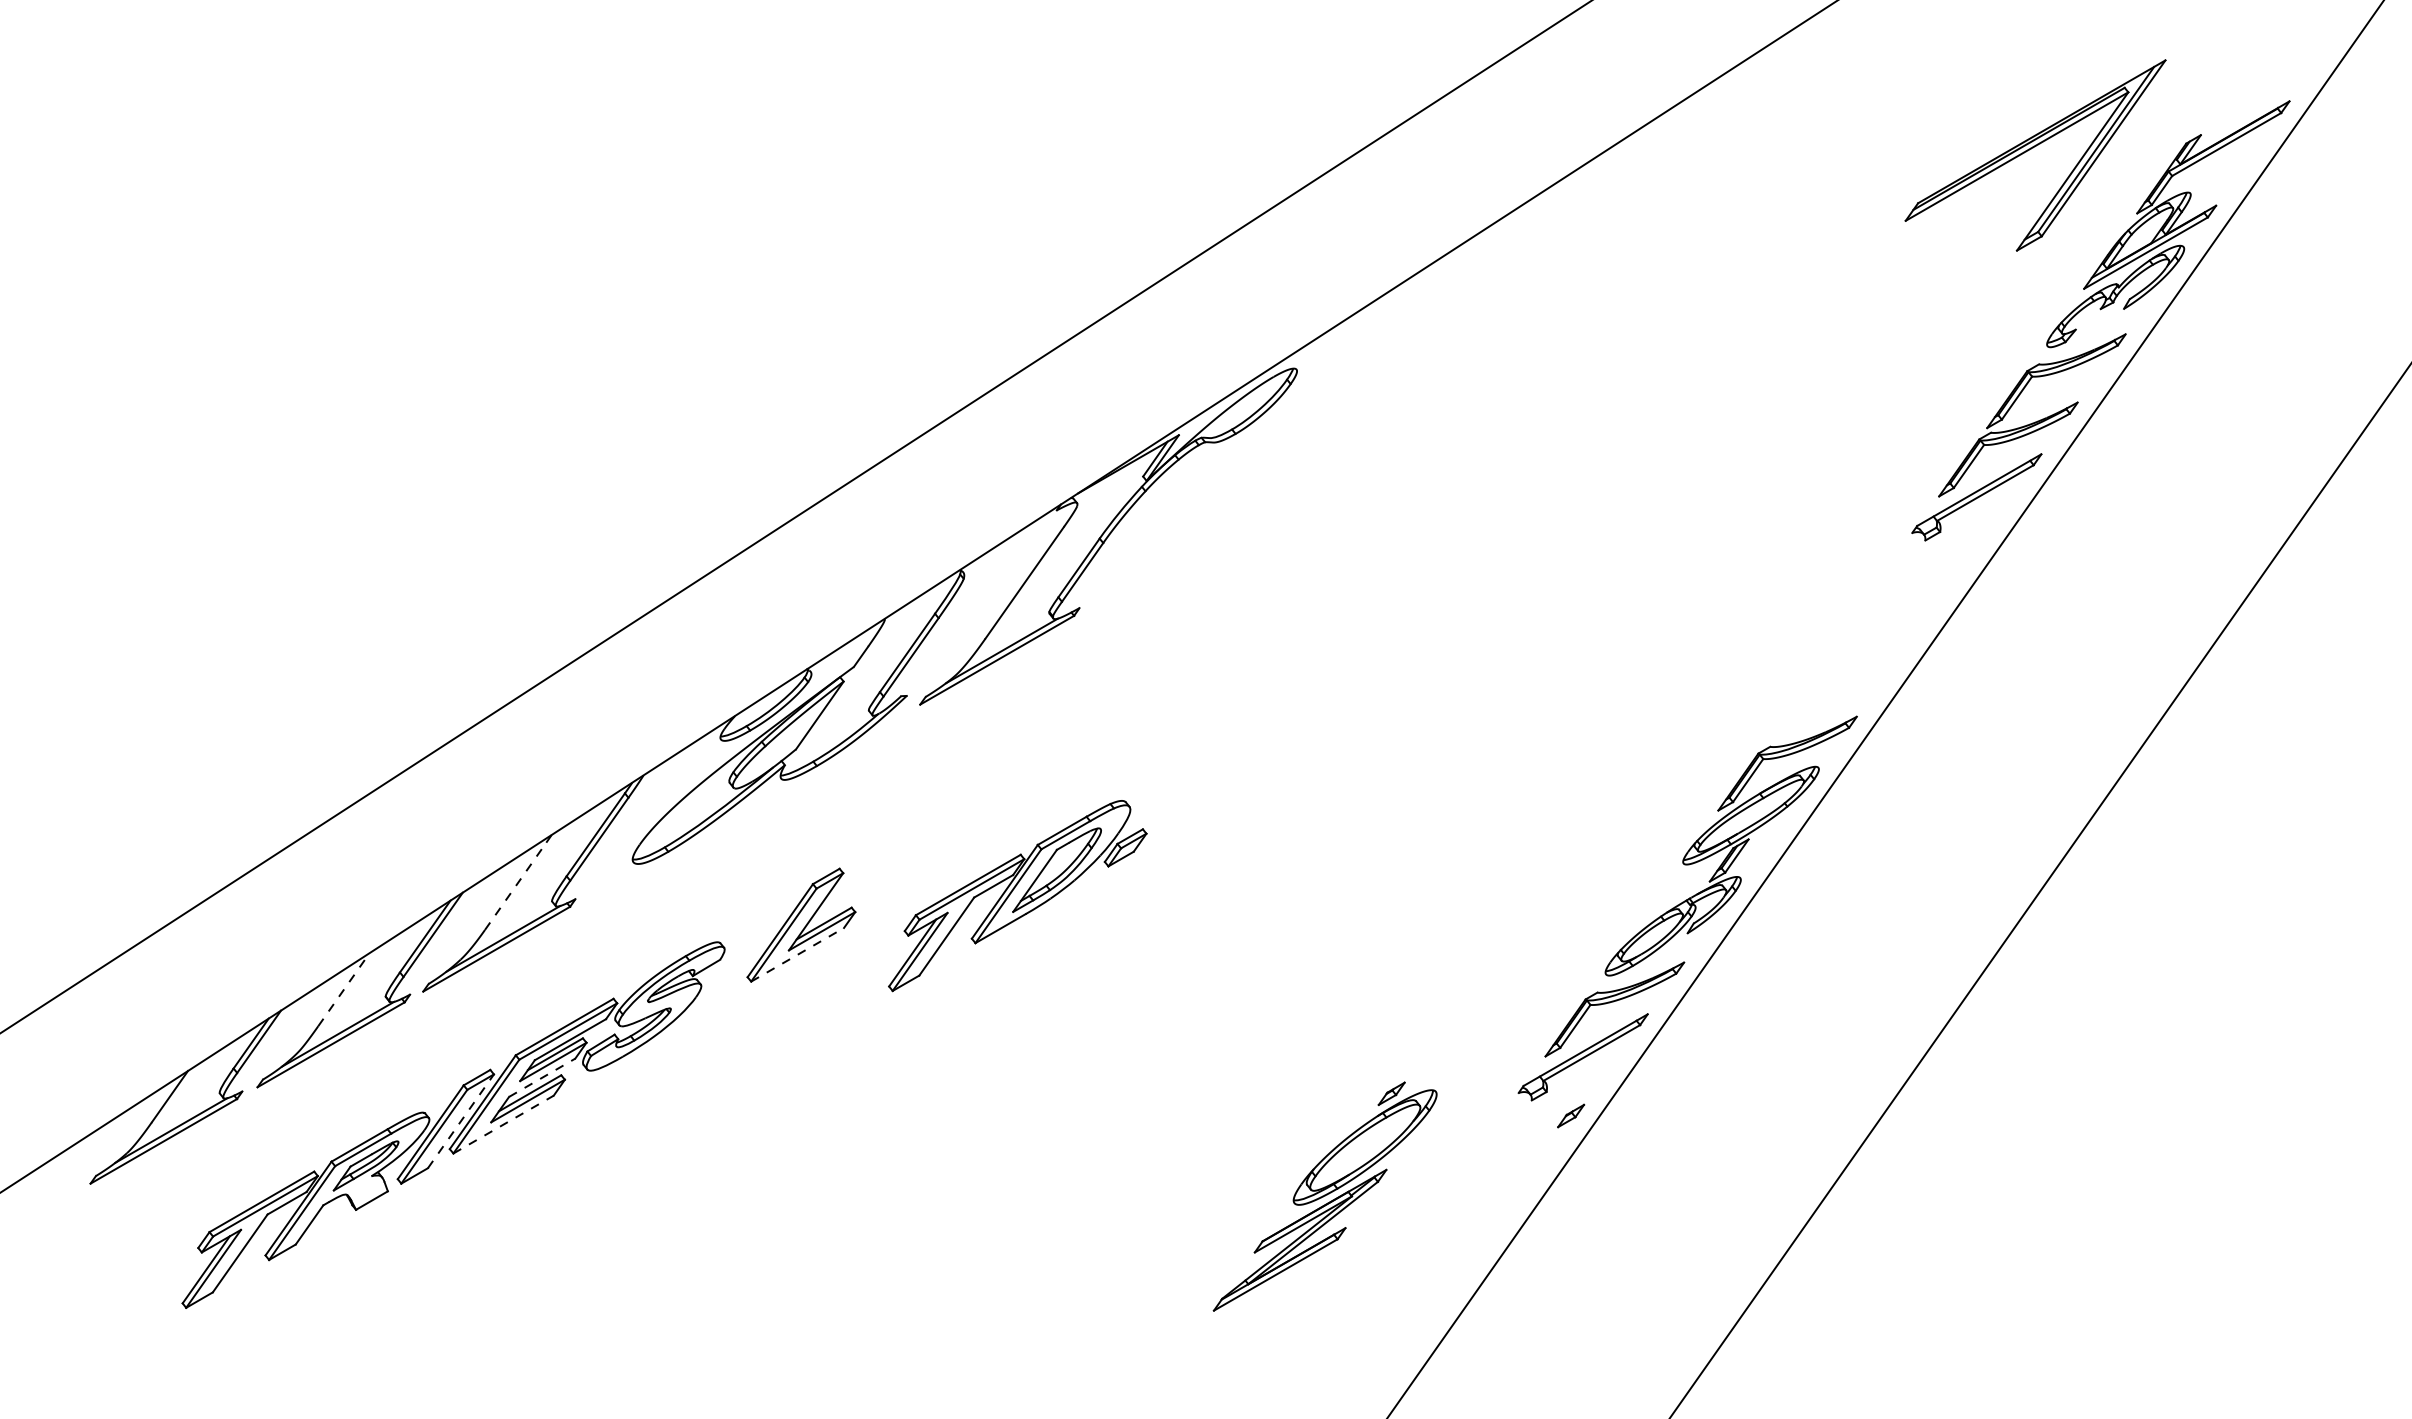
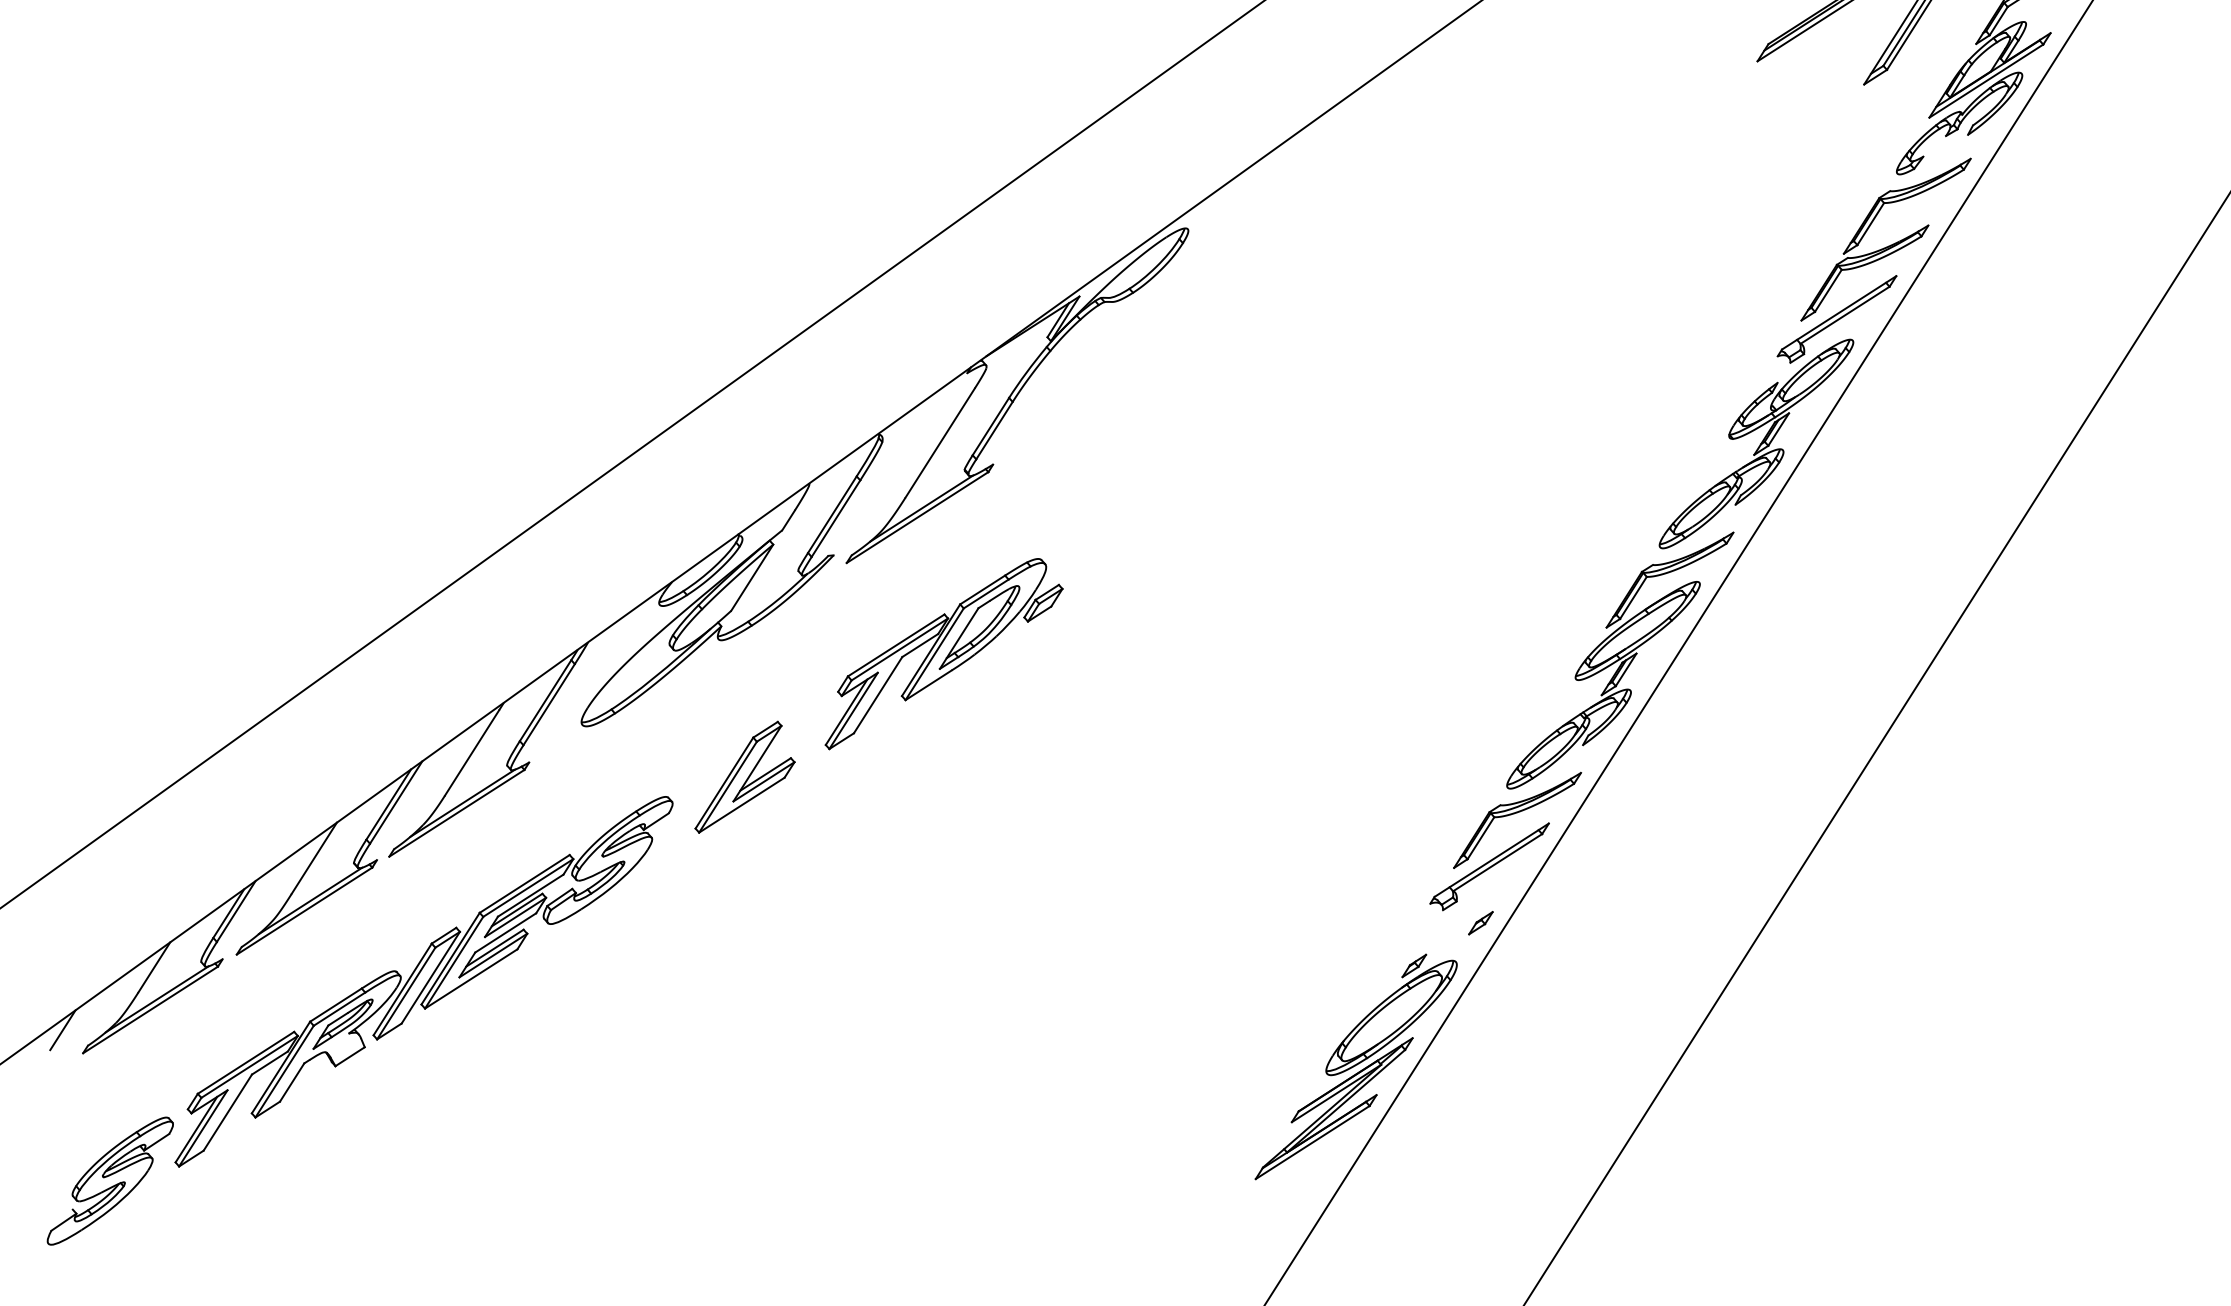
part: (1885, 624) -> (1756, 444), added
line: (515, 885) -> (471, 752), dashed -> solid
part: (1017, 896) -> (943, 654), moved
line: (797, 954) -> (741, 804), dashed -> solid
line: (344, 989) -> (314, 858), dashed -> solid
line: (542, 1077) -> (505, 932), dashed -> solid
line: (461, 1120) -> (431, 976), dashed -> solid
line: (503, 1124) -> (471, 978), dashed -> solid
line: (70, 1158) -> (63, 1030), added
part: (1324, 1196) -> (1355, 1066), moved
part: (112, 1319) -> (109, 1180), added

